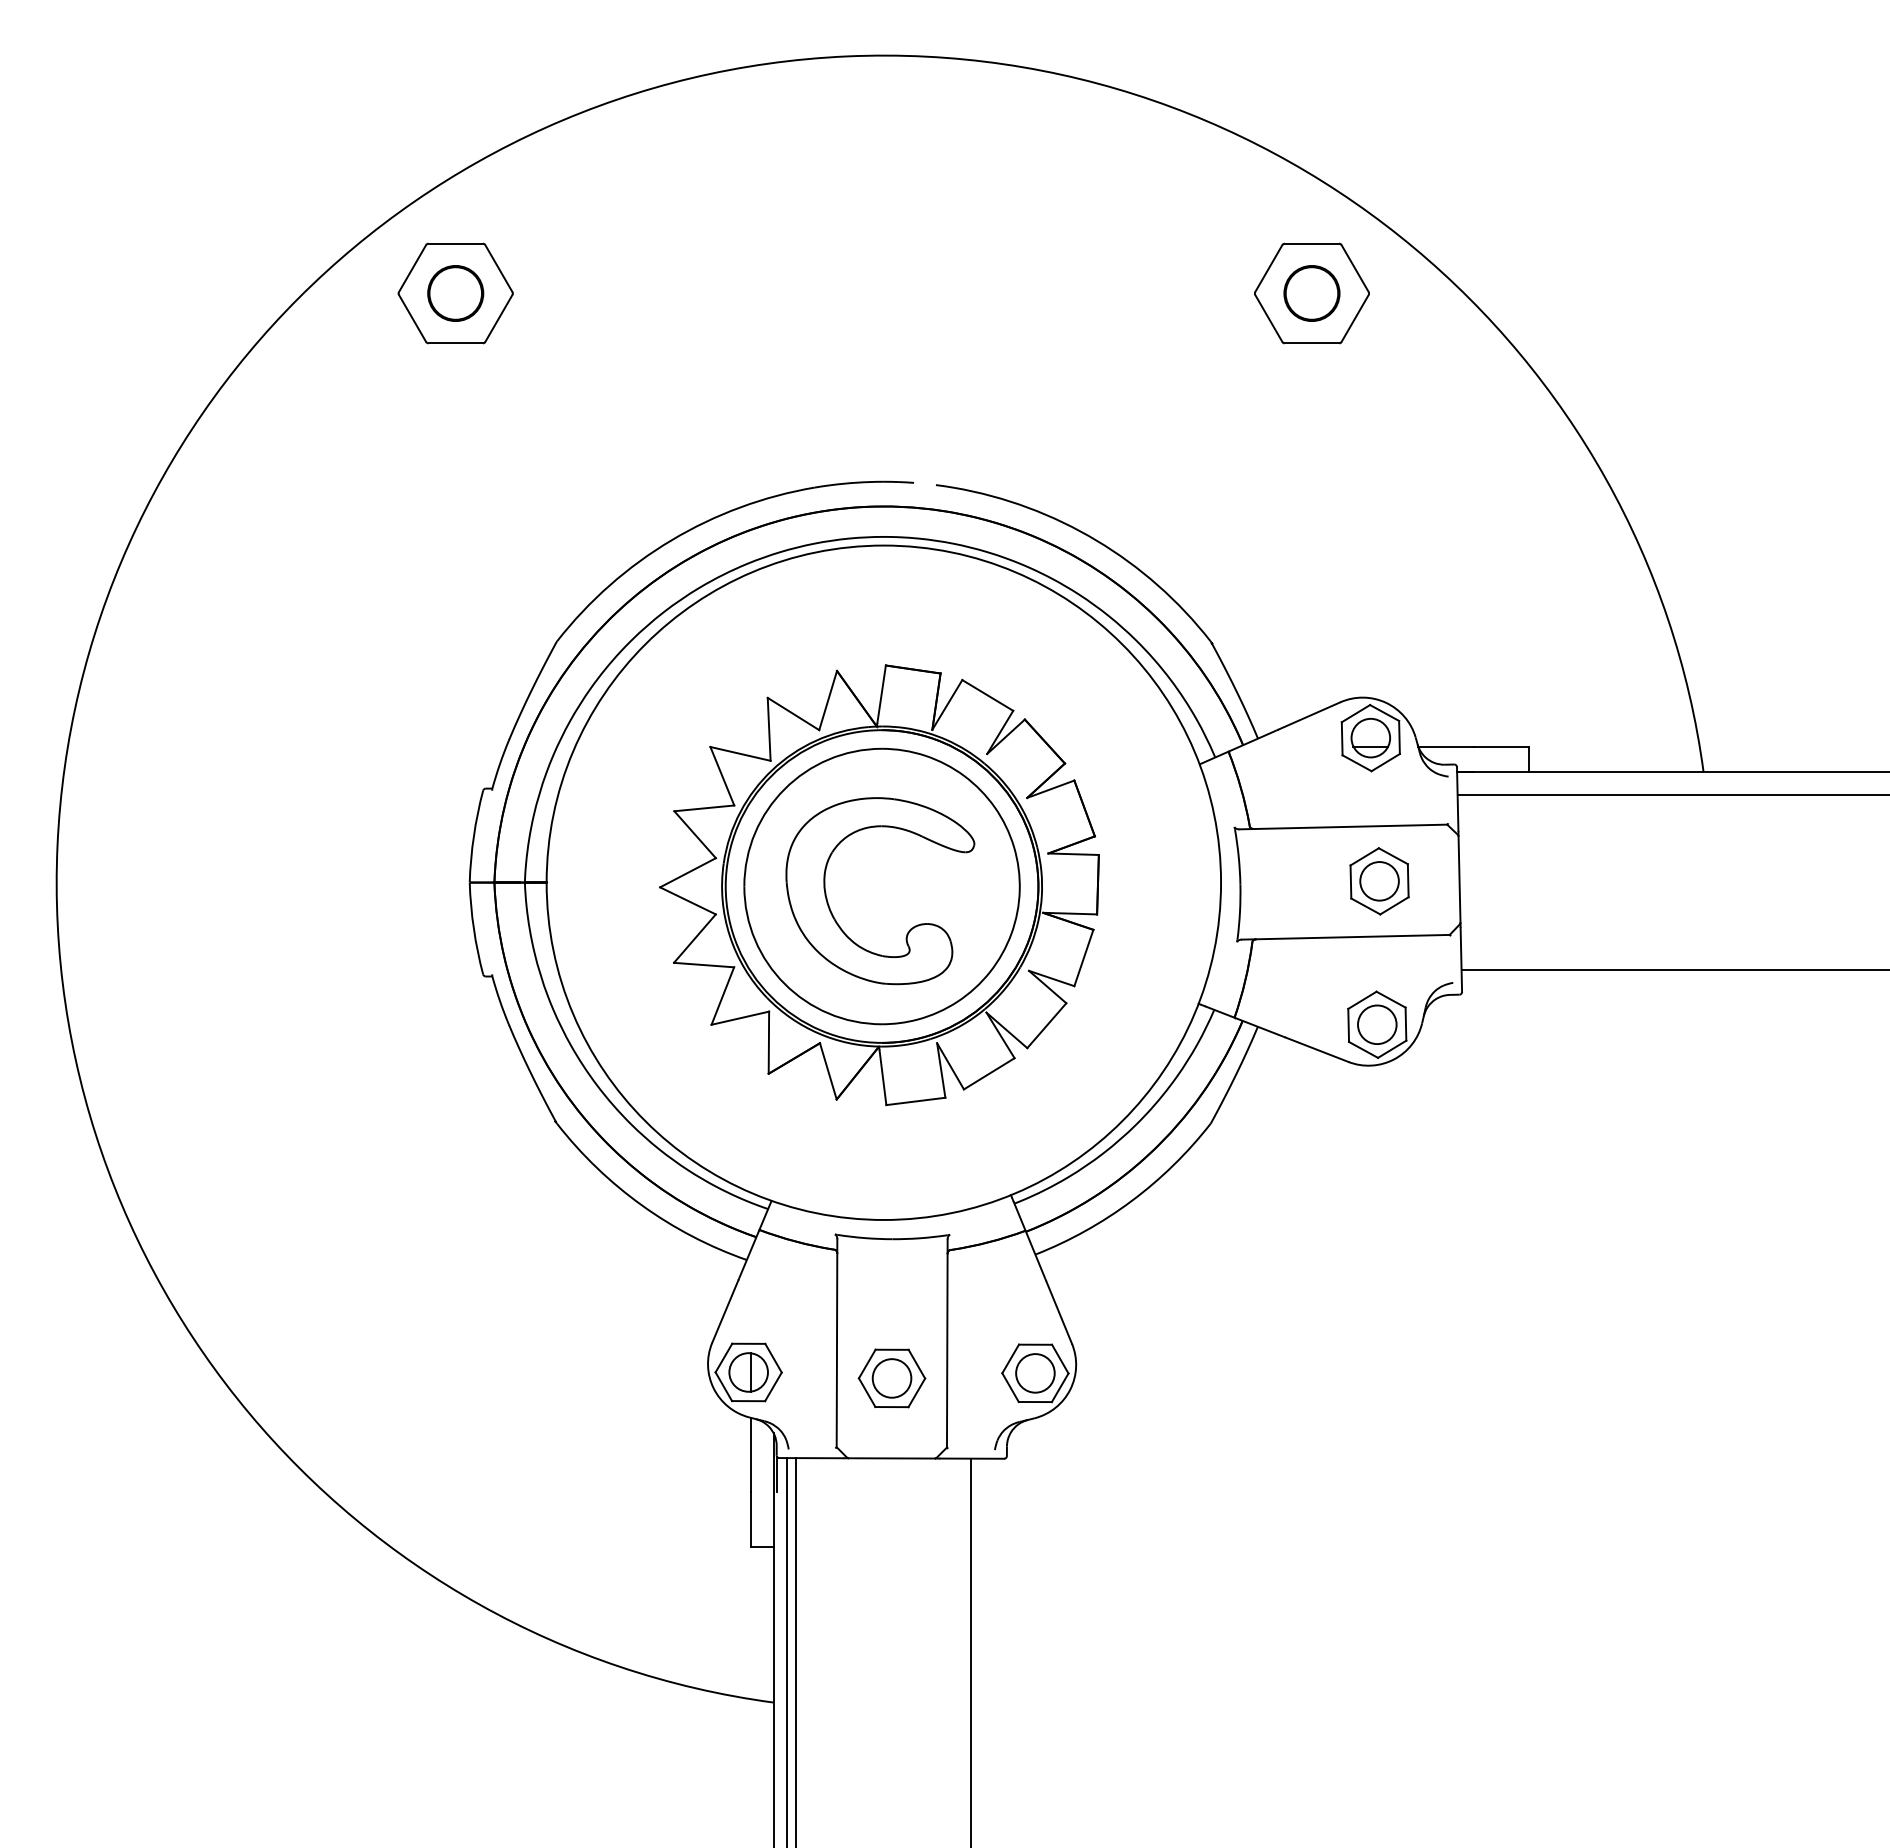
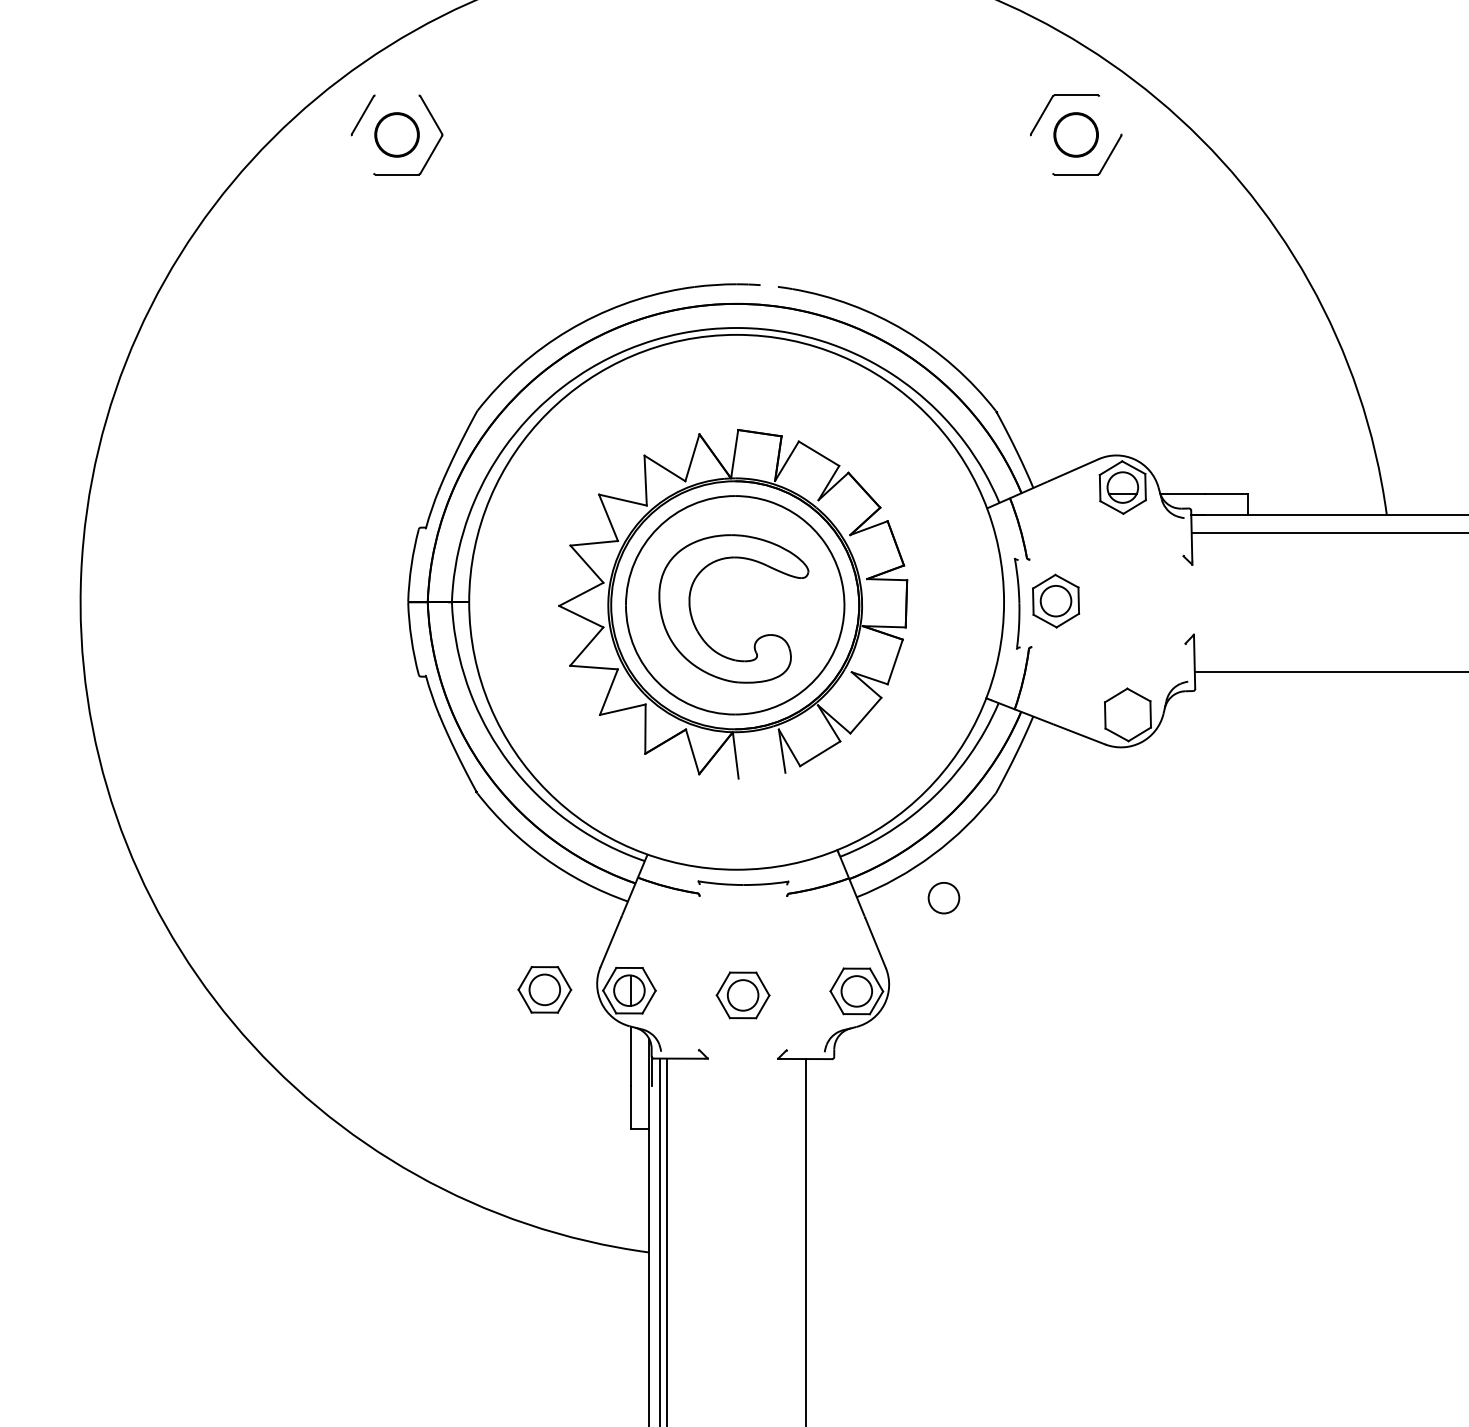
line: (455, 243) -> (396, 95), removed
line: (1354, 268) -> (1109, 115), removed
line: (412, 317) -> (362, 153), removed
line: (1268, 317) -> (1041, 153), removed
line: (1343, 826) -> (1101, 557), removed
line: (1459, 879) -> (1193, 599), removed
part: (1379, 881) -> (1055, 601), moved
line: (1345, 936) -> (1102, 644), removed
circle: (1377, 1024) -> (944, 897), moved
line: (915, 1101) -> (761, 775), removed
line: (836, 1343) -> (699, 967), removed
line: (946, 1343) -> (786, 967), removed
part: (641, 1371) -> (544, 989), added
line: (891, 1458) -> (742, 1058), removed

